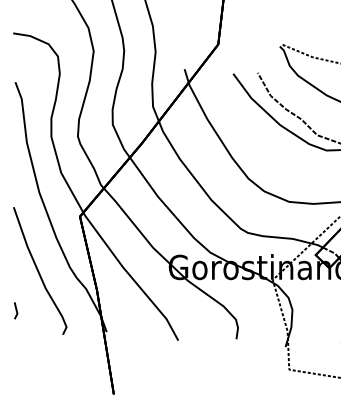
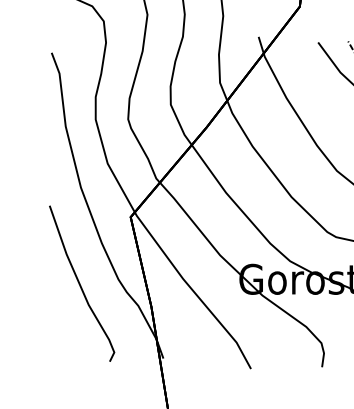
line: (16, 310) -> (53, 332), removed

